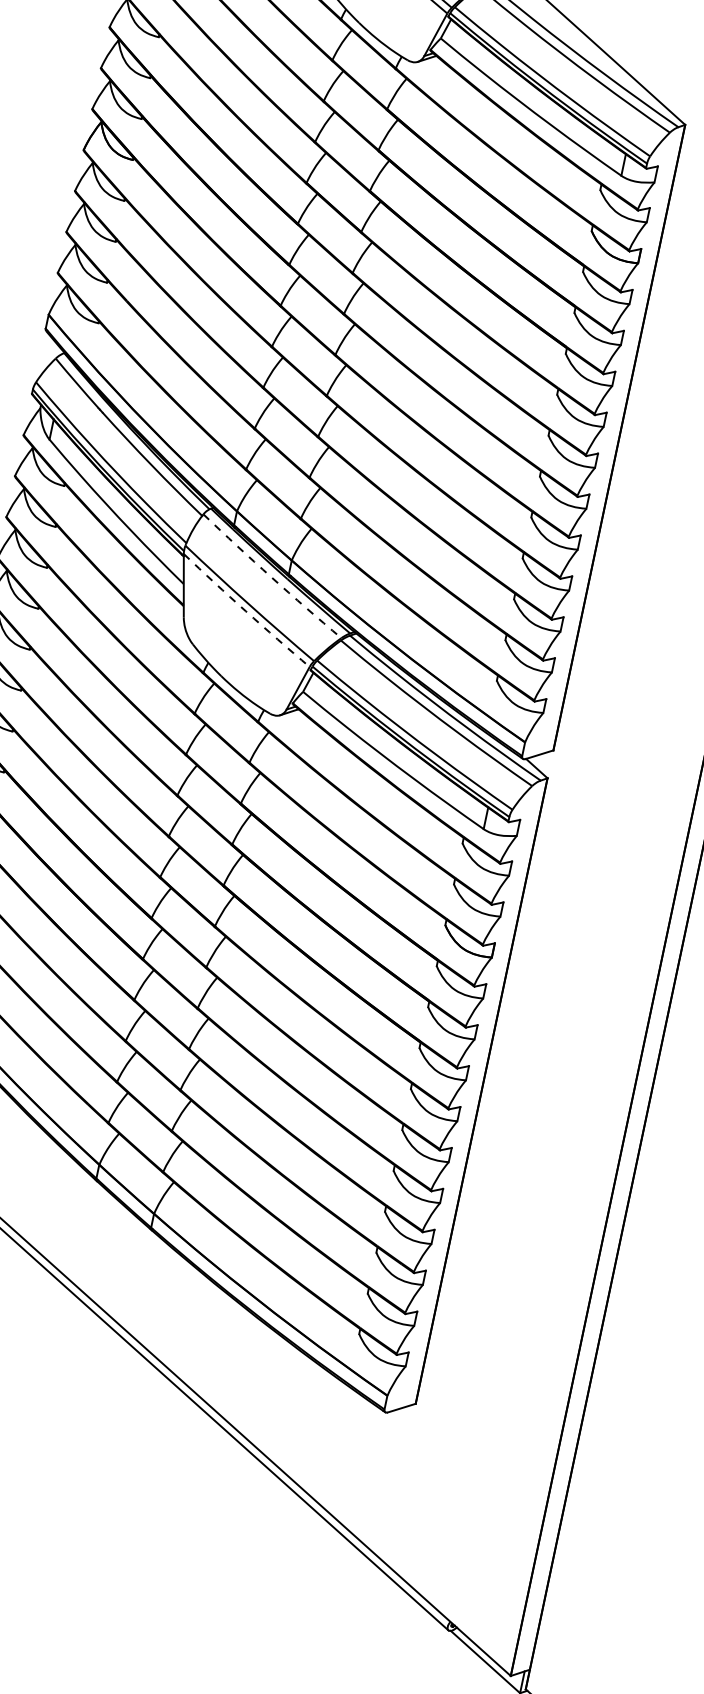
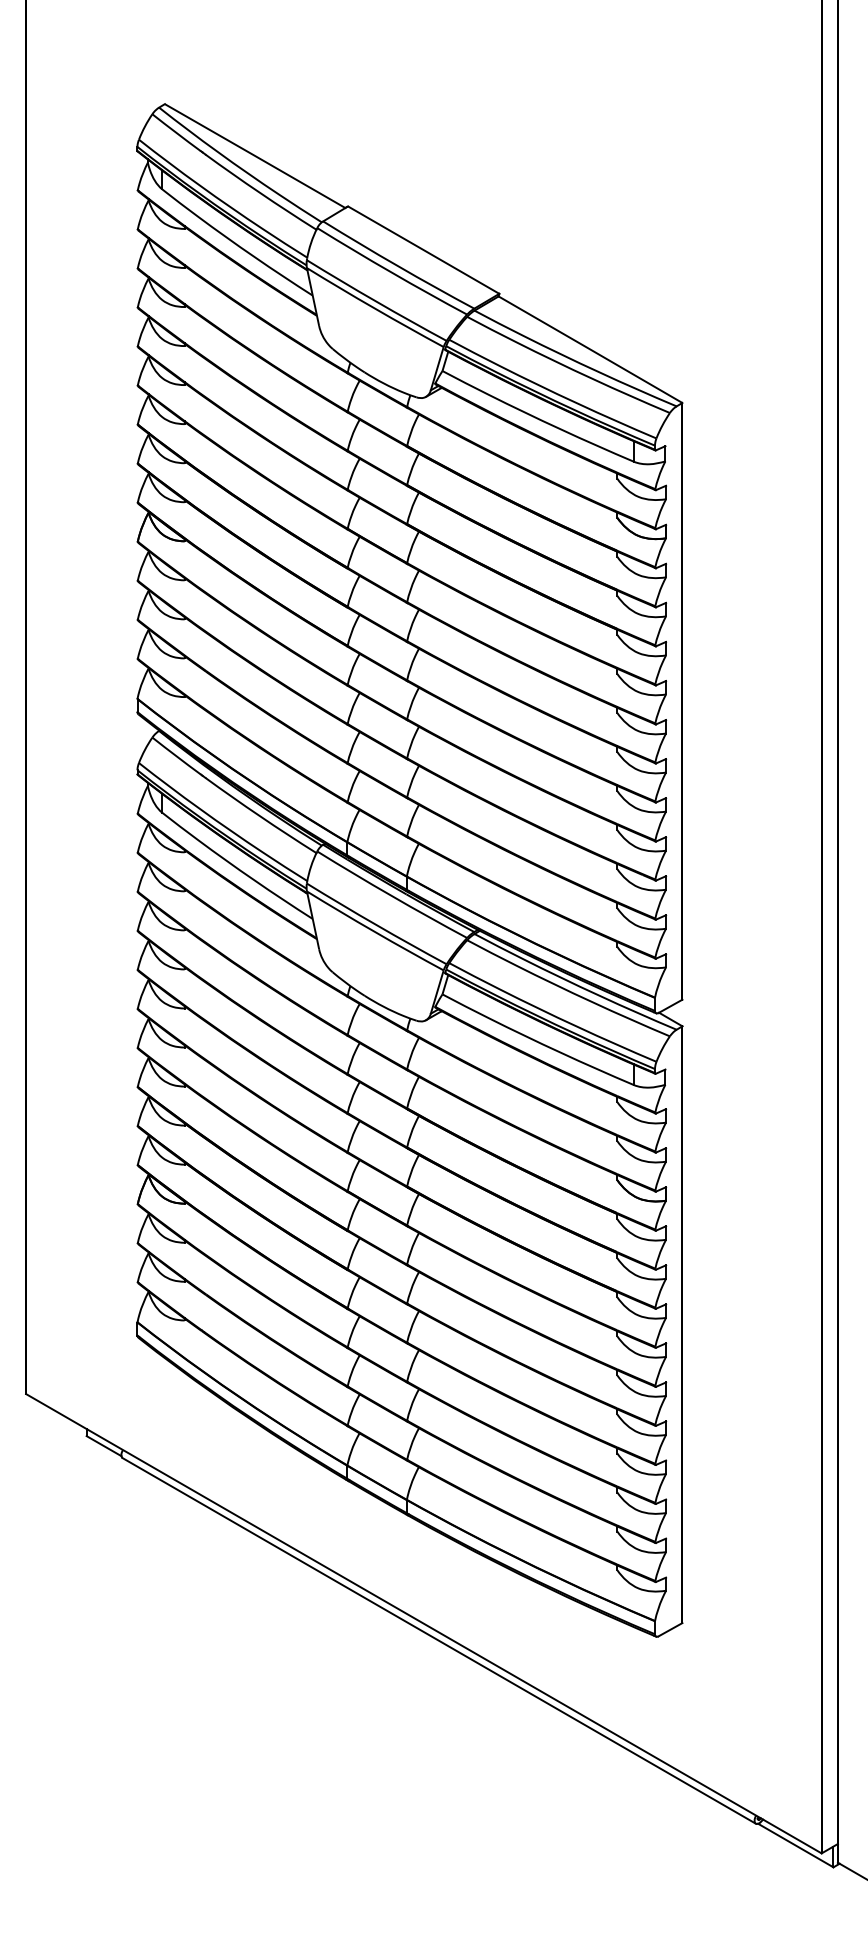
arc: (271, 576) -> (391, 895), dashed -> solid
arc: (245, 610) -> (374, 931), dashed -> solid

